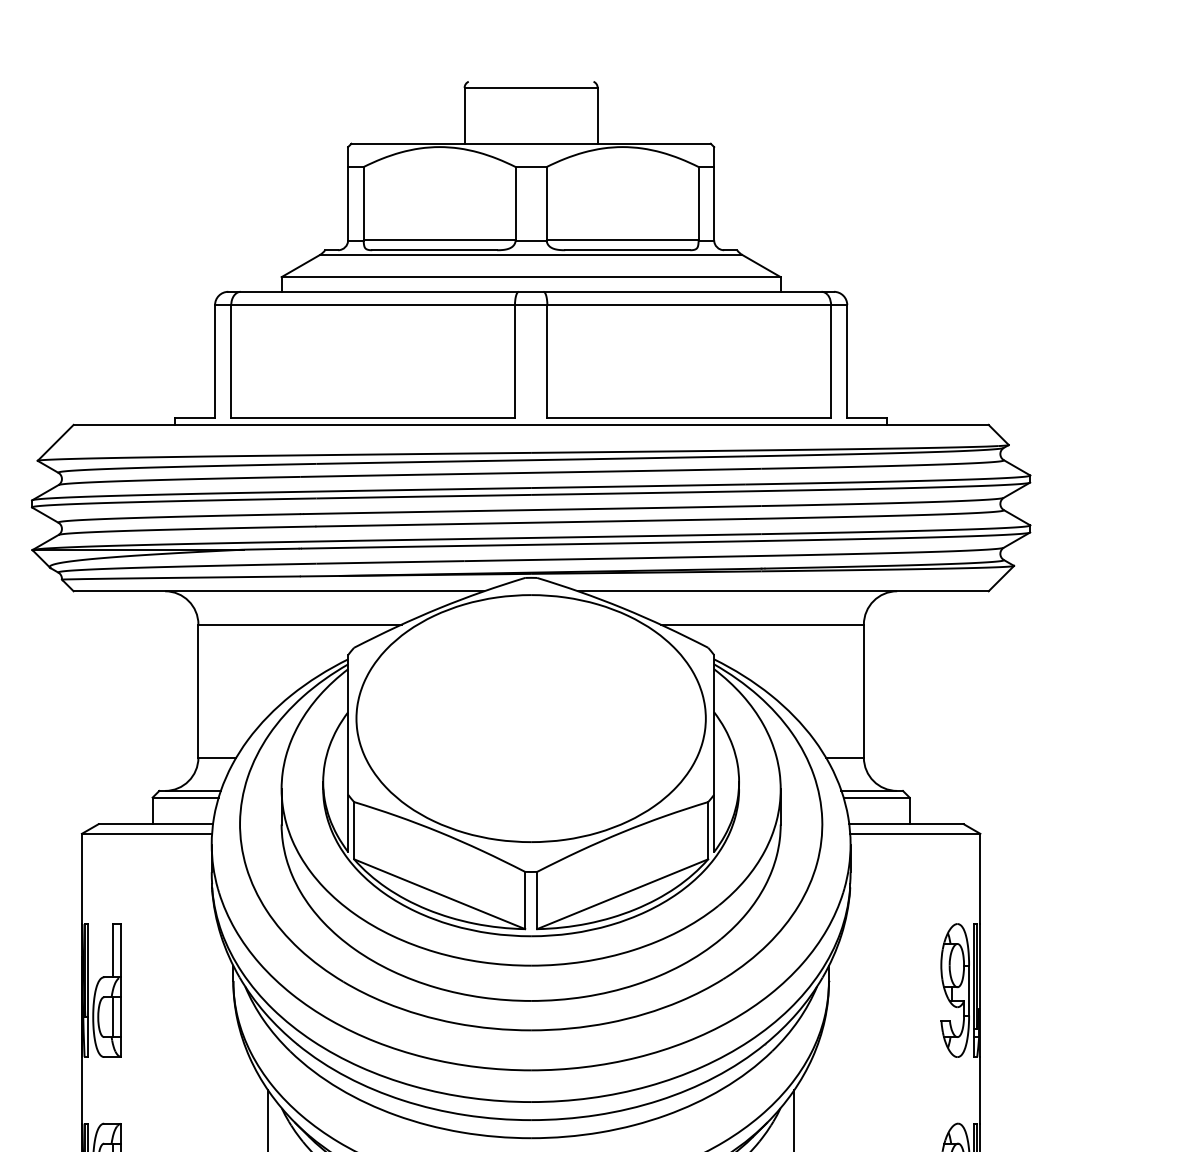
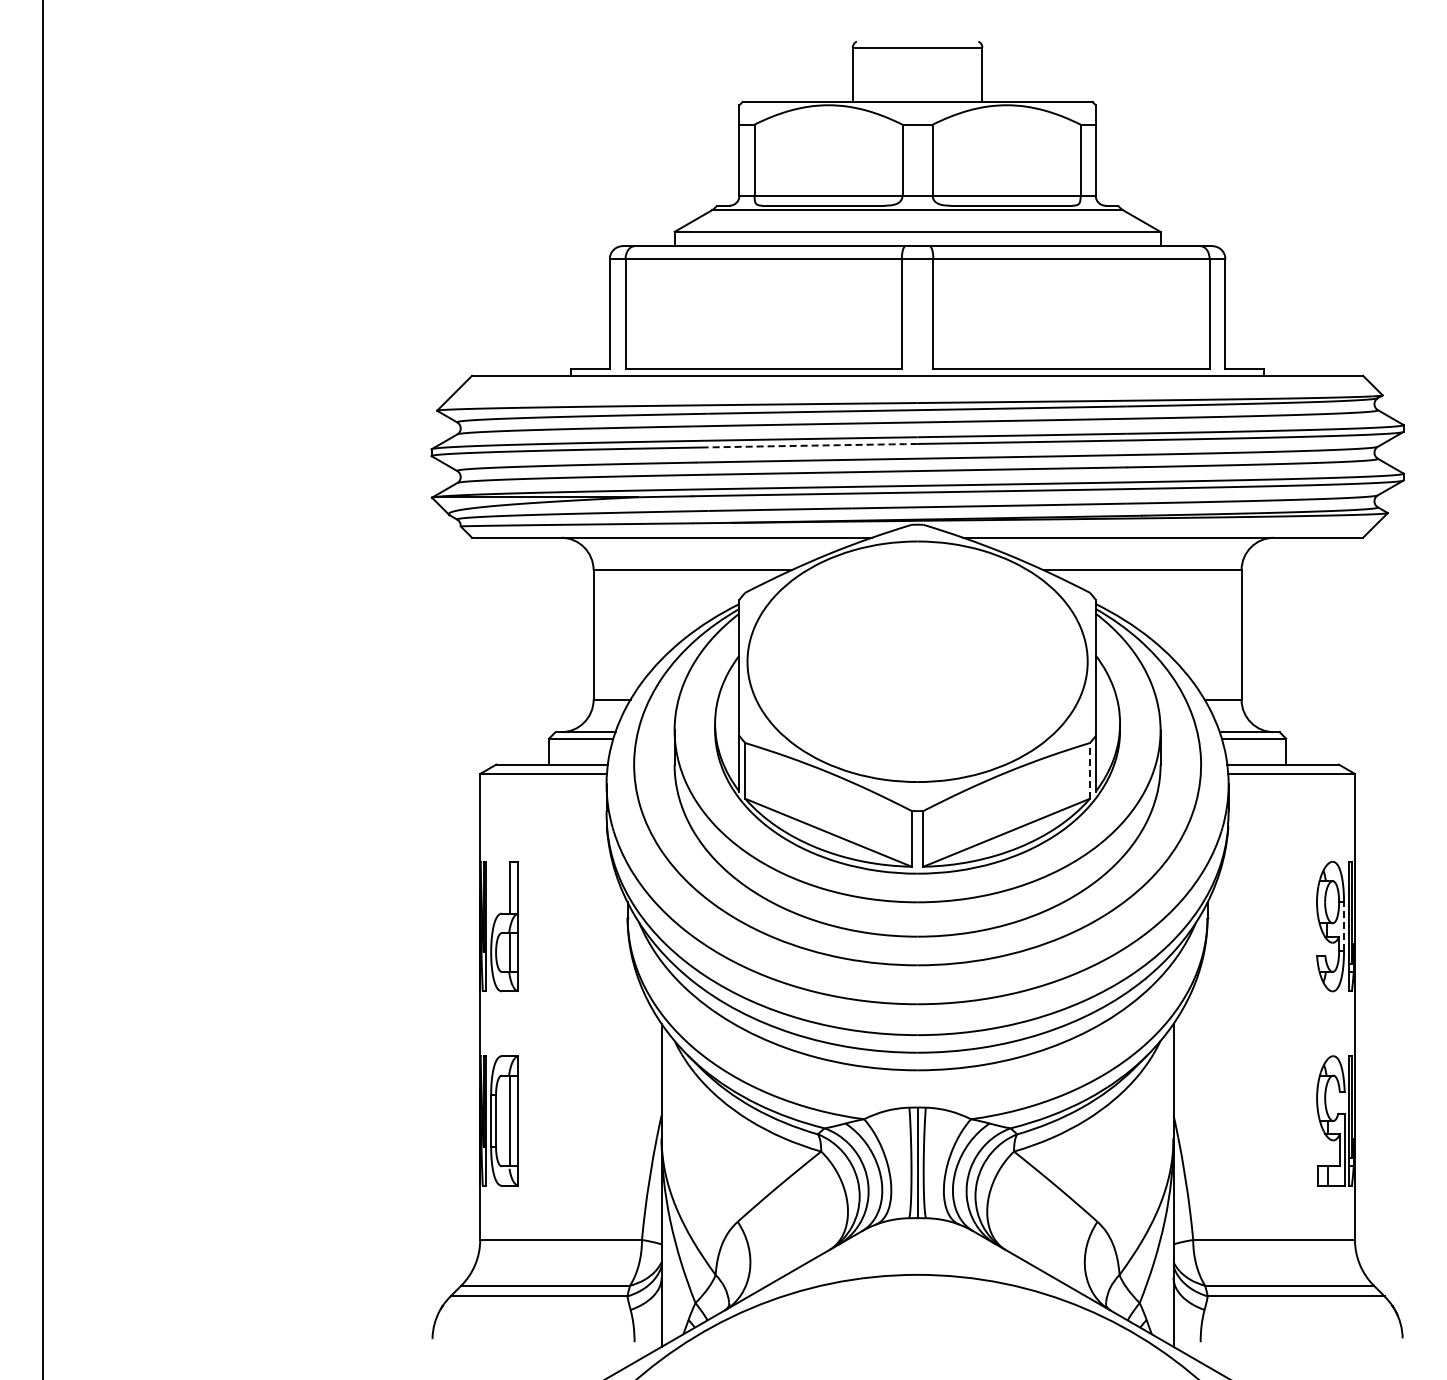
arc: (424, 496) -> (813, 445), solid -> dashed
line: (707, 830) -> (1089, 770), solid -> dashed
line: (969, 990) -> (1344, 926), solid -> dashed

